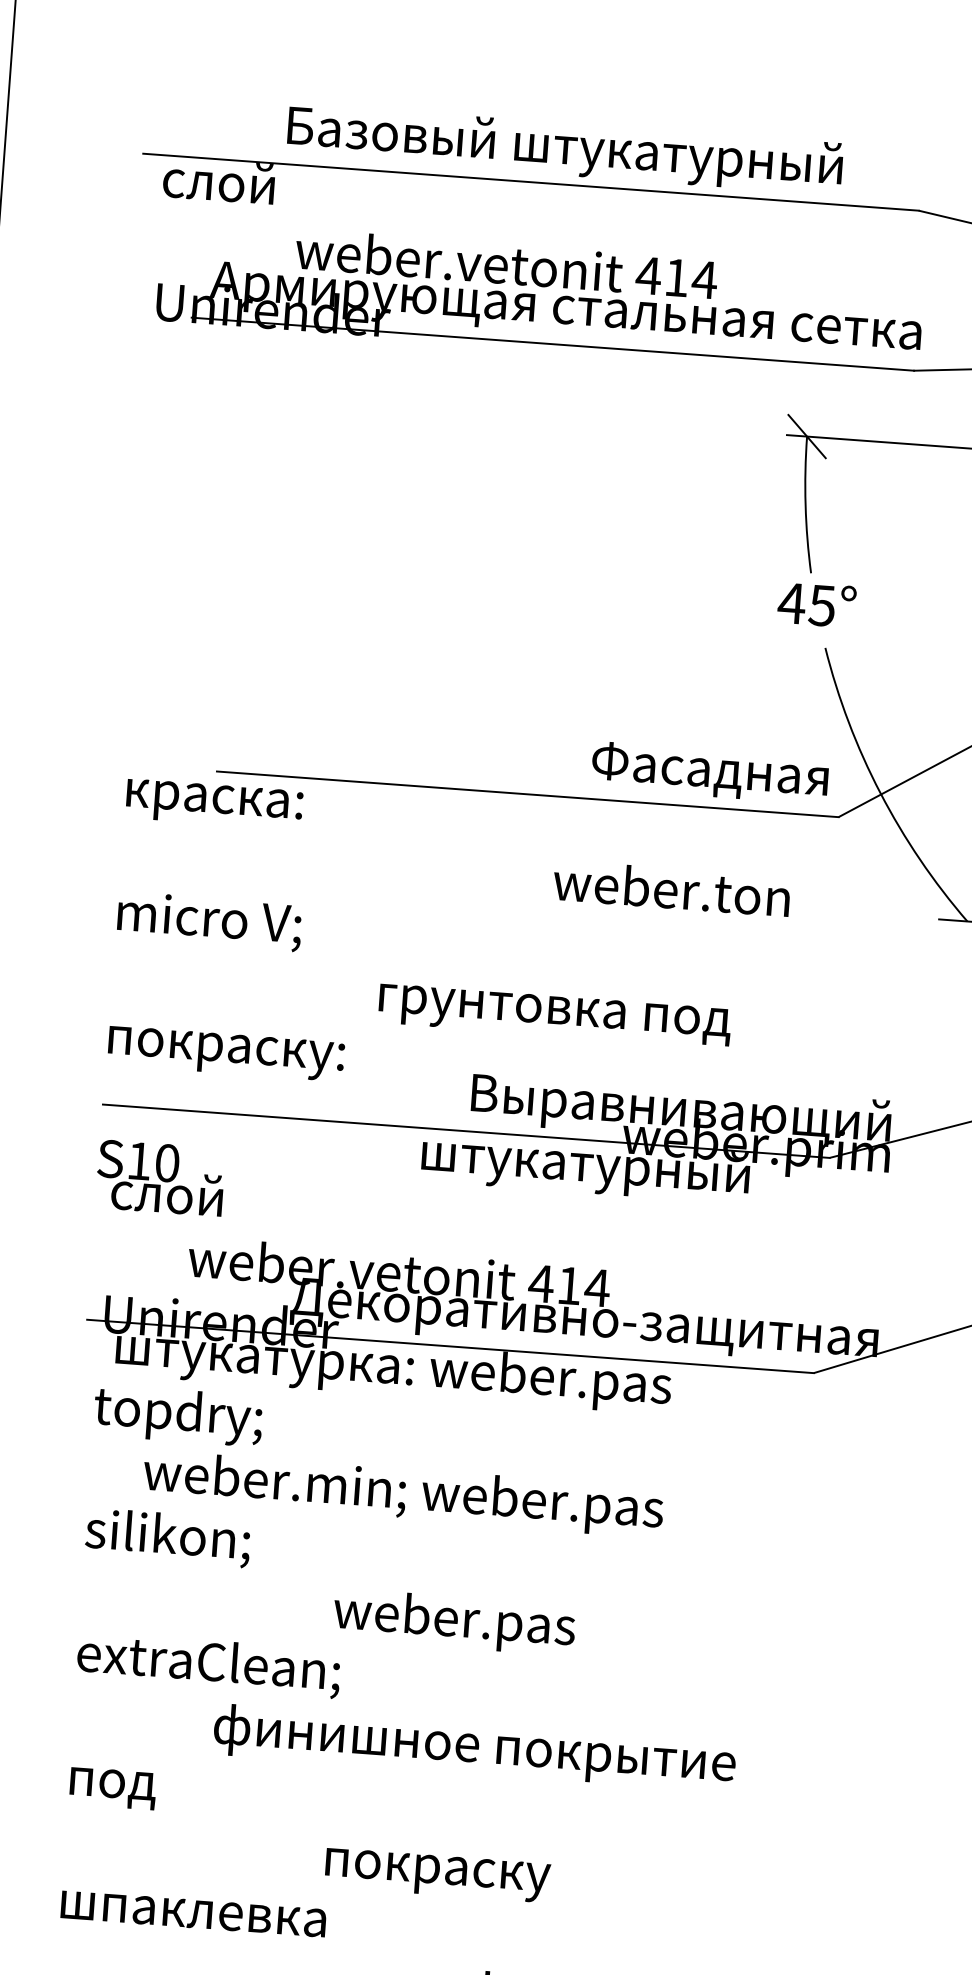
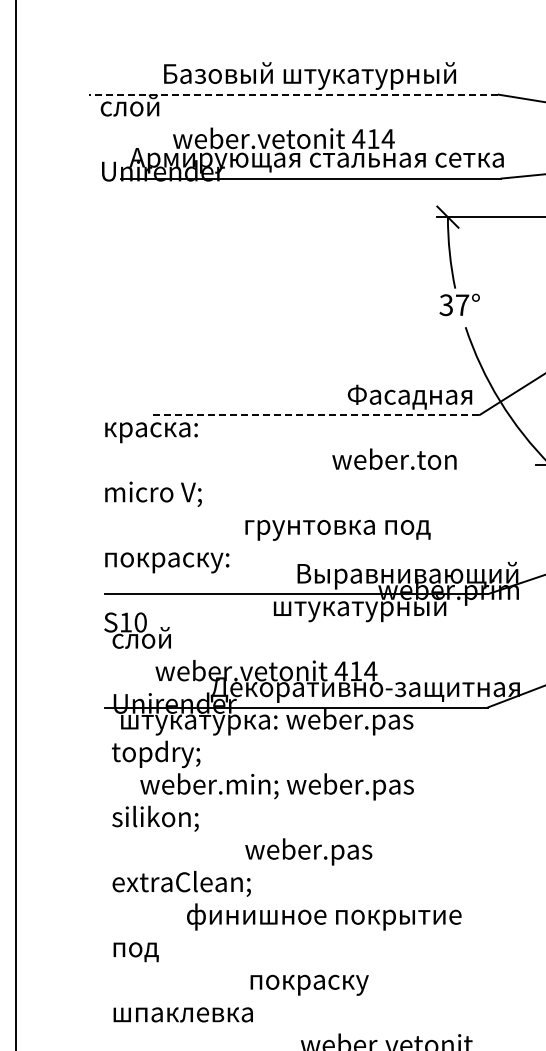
line: (529, 182) -> (292, 94), solid -> dashed
text: (807, 605) -> (454, 305), 45° -> 37°
line: (528, 794) -> (315, 415), solid -> dashed

